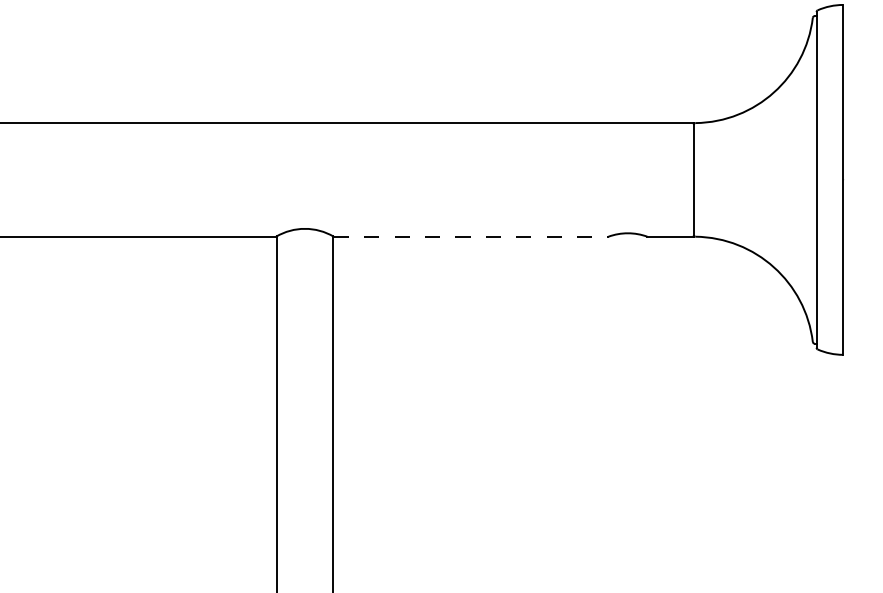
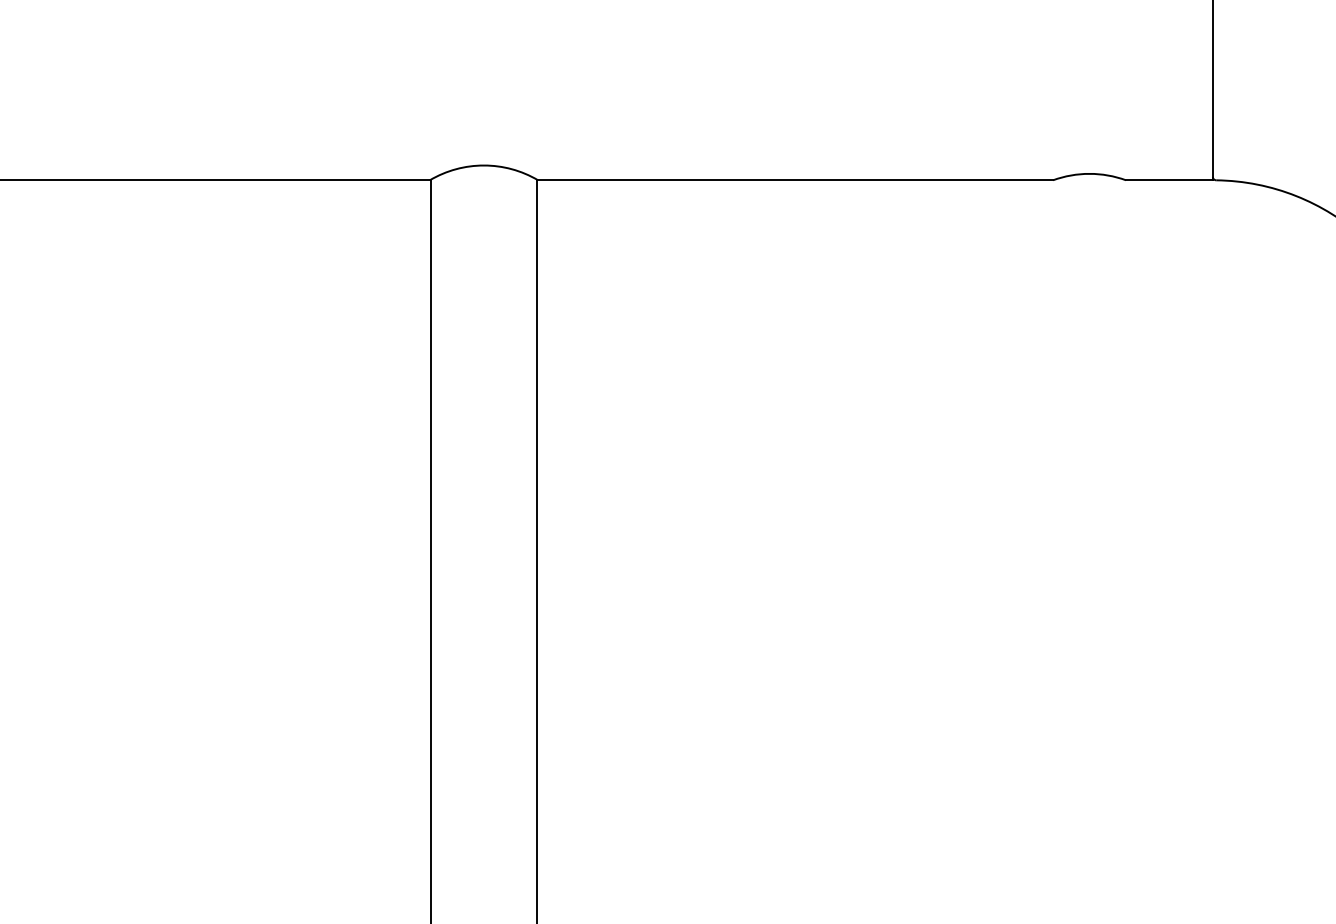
line: (471, 236) -> (796, 179), dashed -> solid

